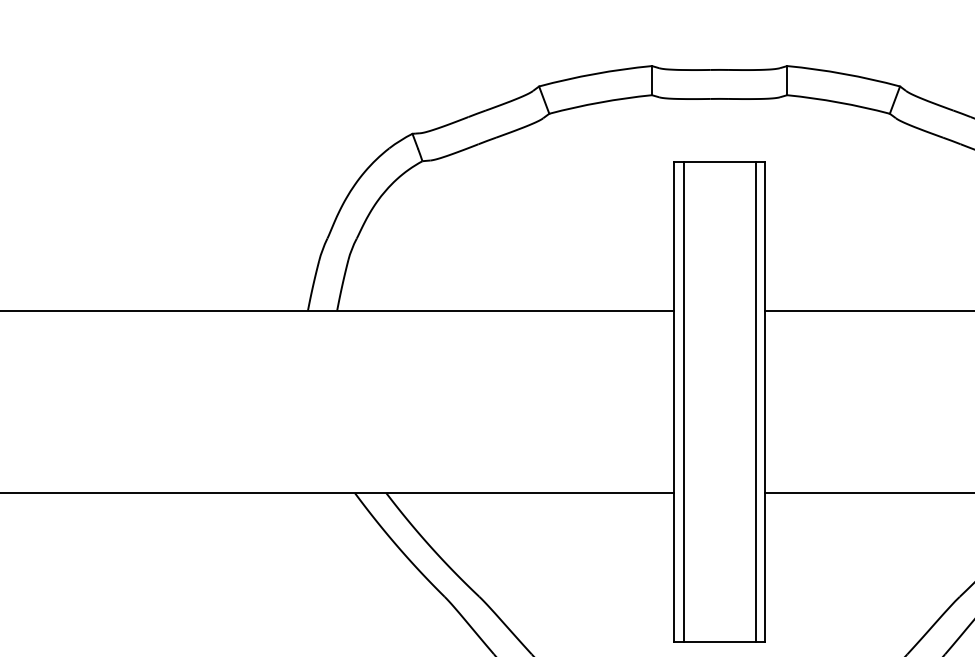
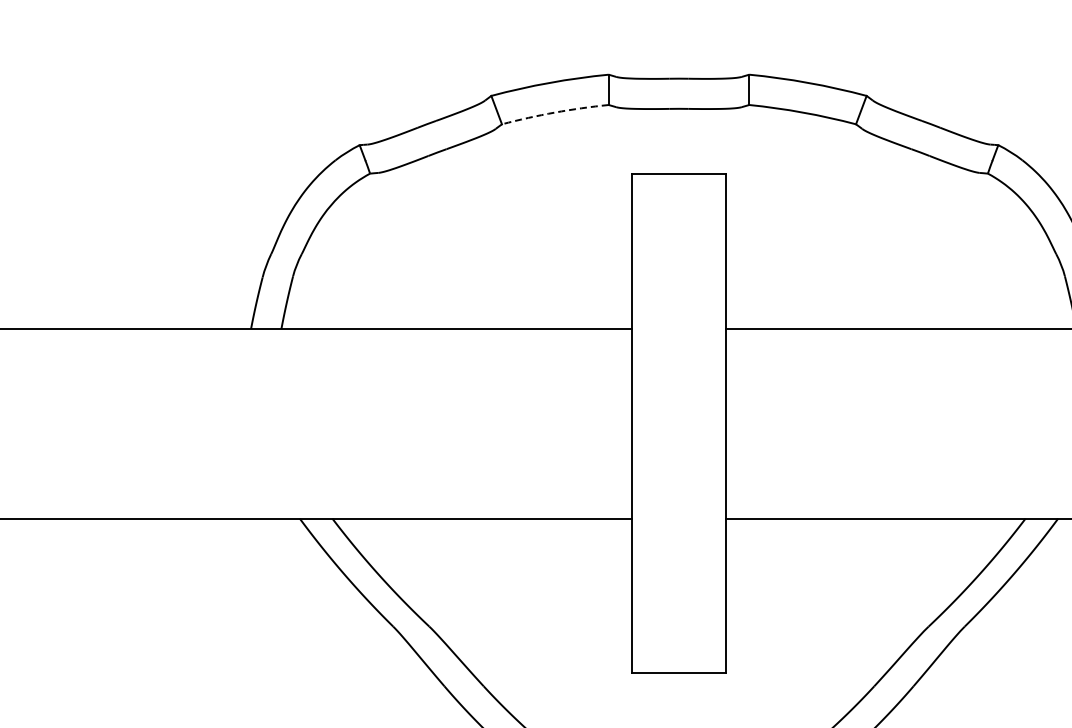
arc: (599, 102) -> (554, 112), solid -> dashed
line: (683, 401) -> (641, 423), removed
line: (755, 401) -> (716, 423), removed

